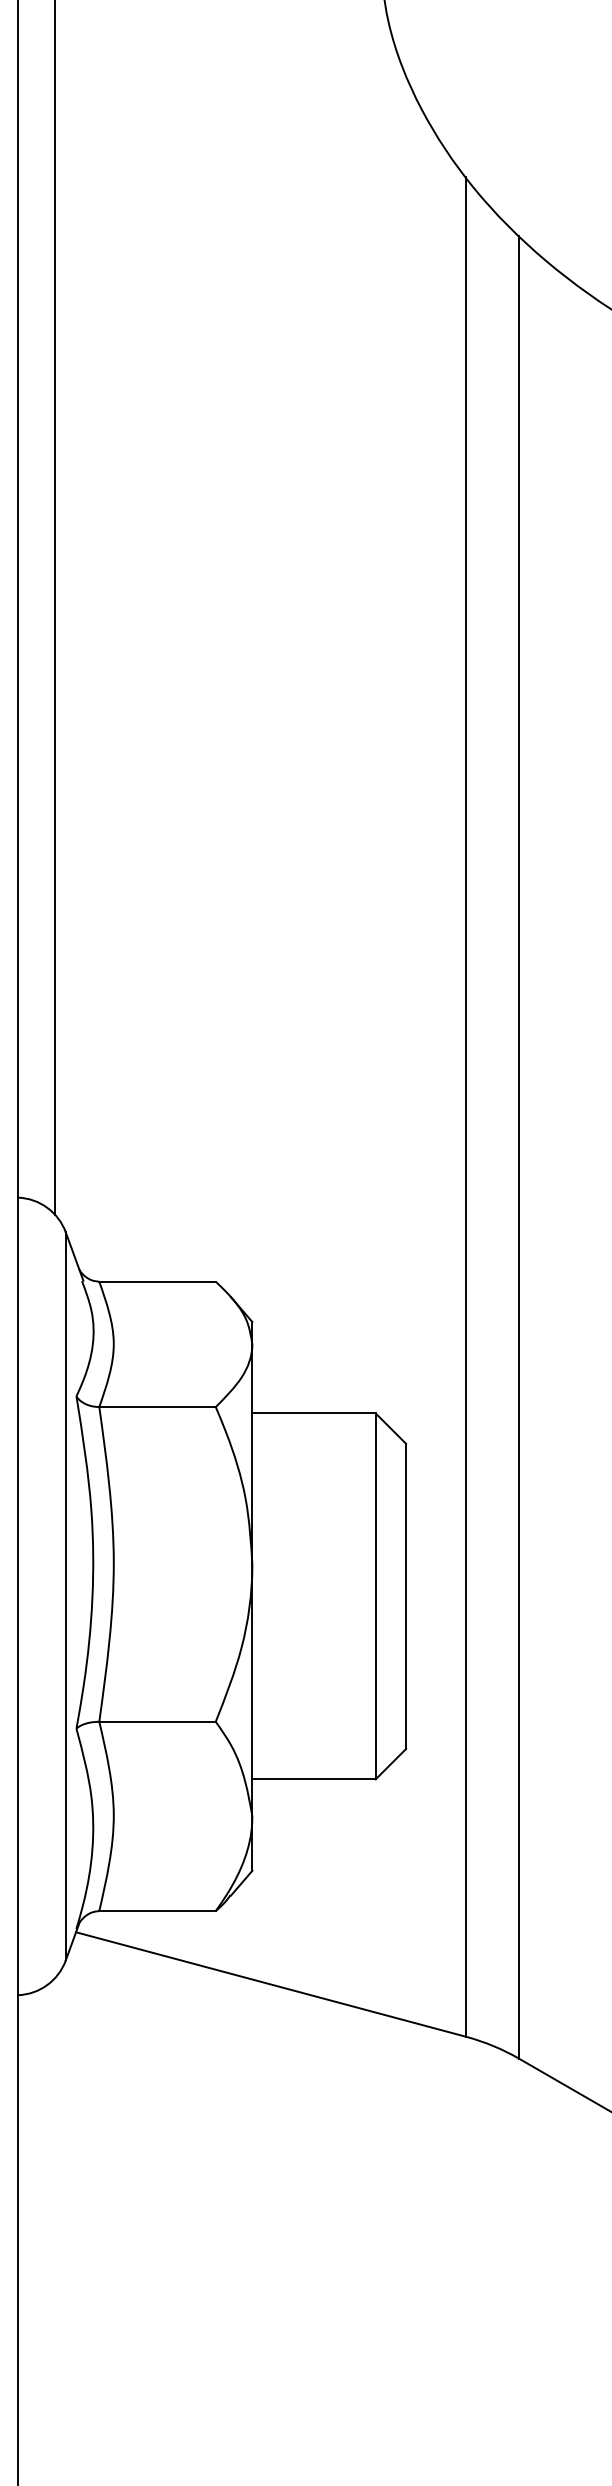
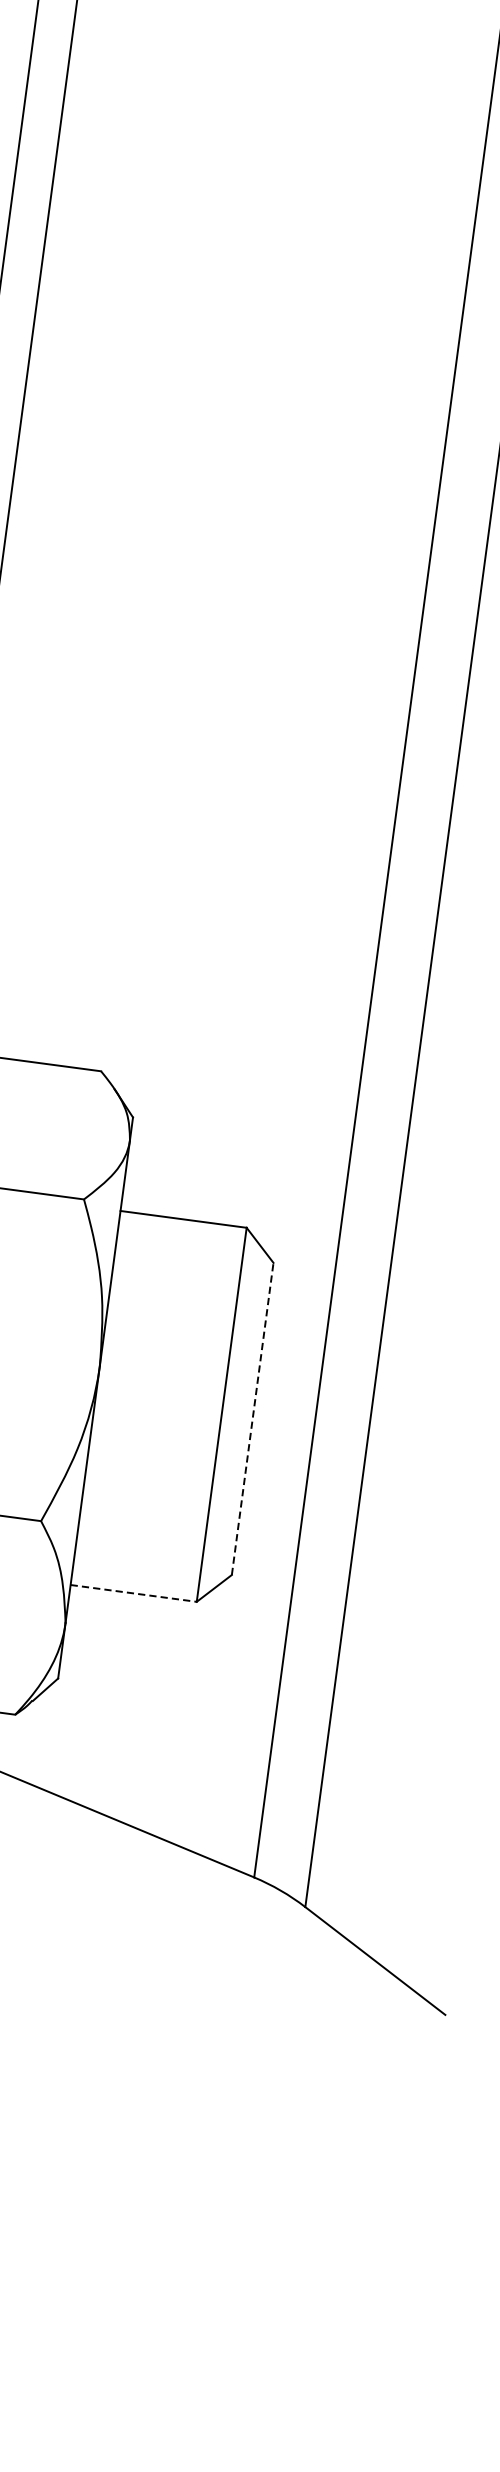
line: (406, 1596) -> (253, 1419), solid -> dashed
line: (314, 1779) -> (134, 1593), solid -> dashed

